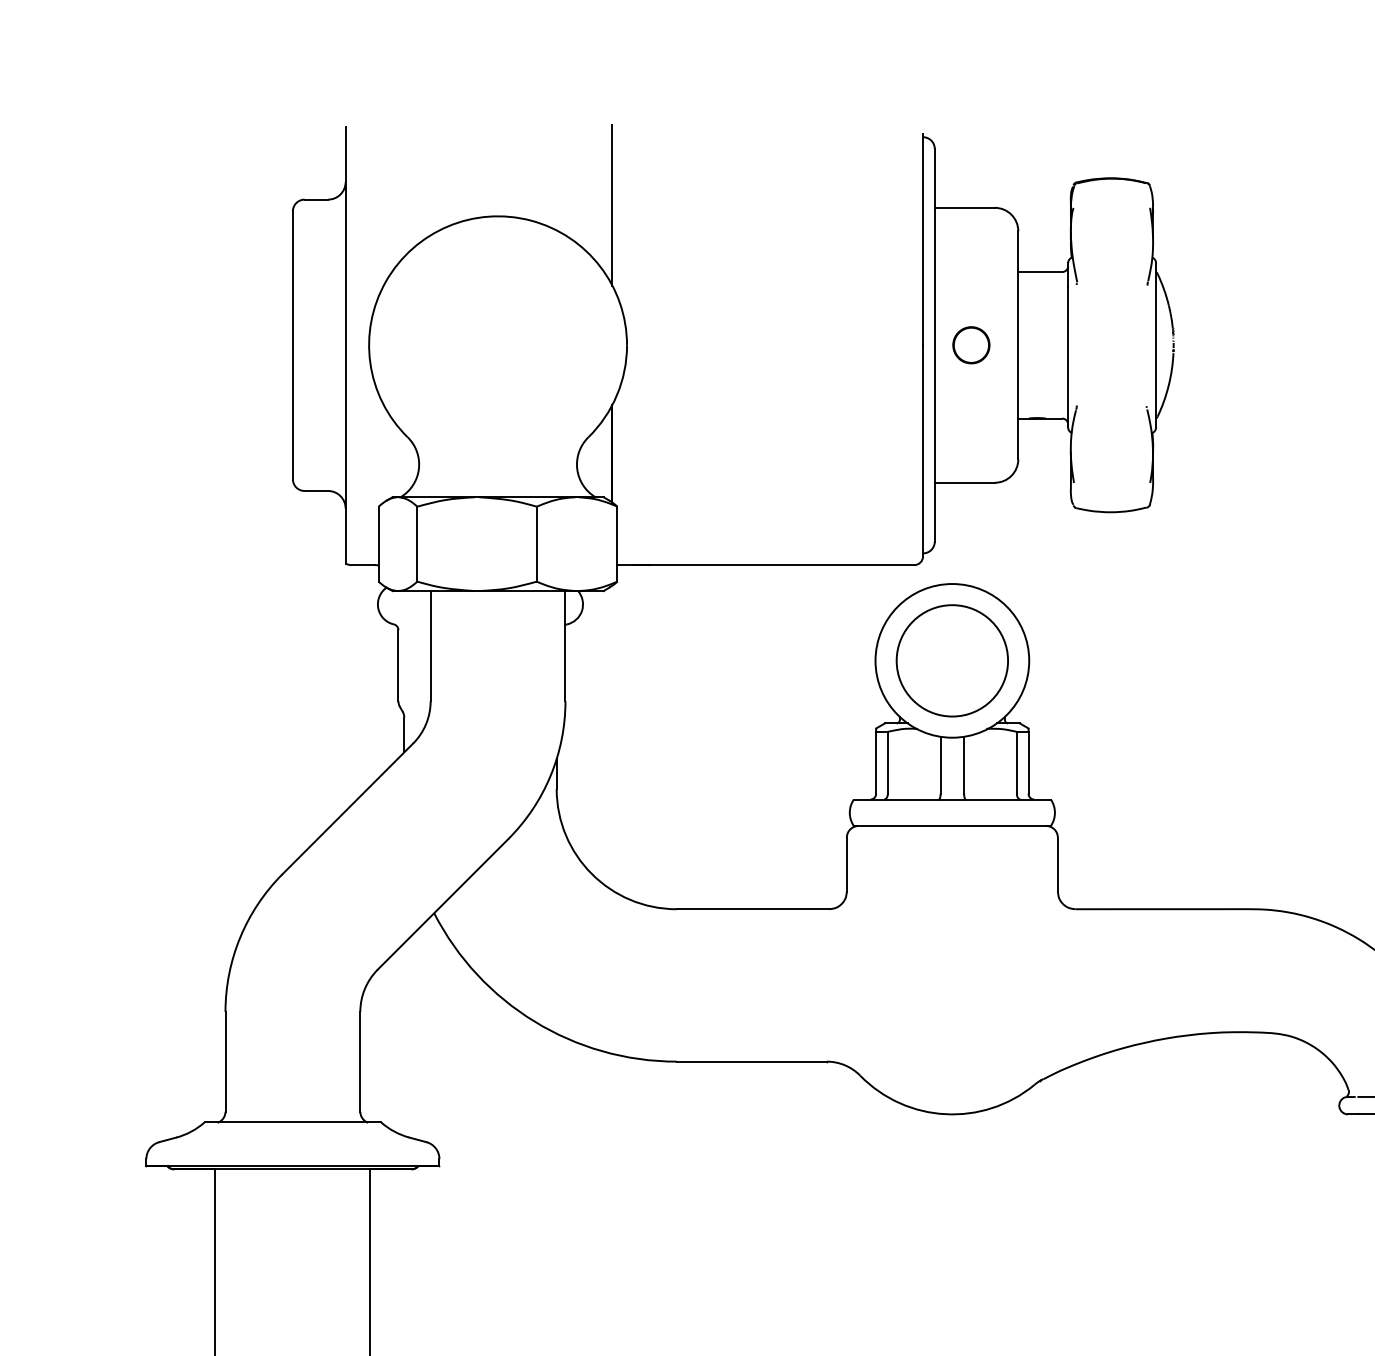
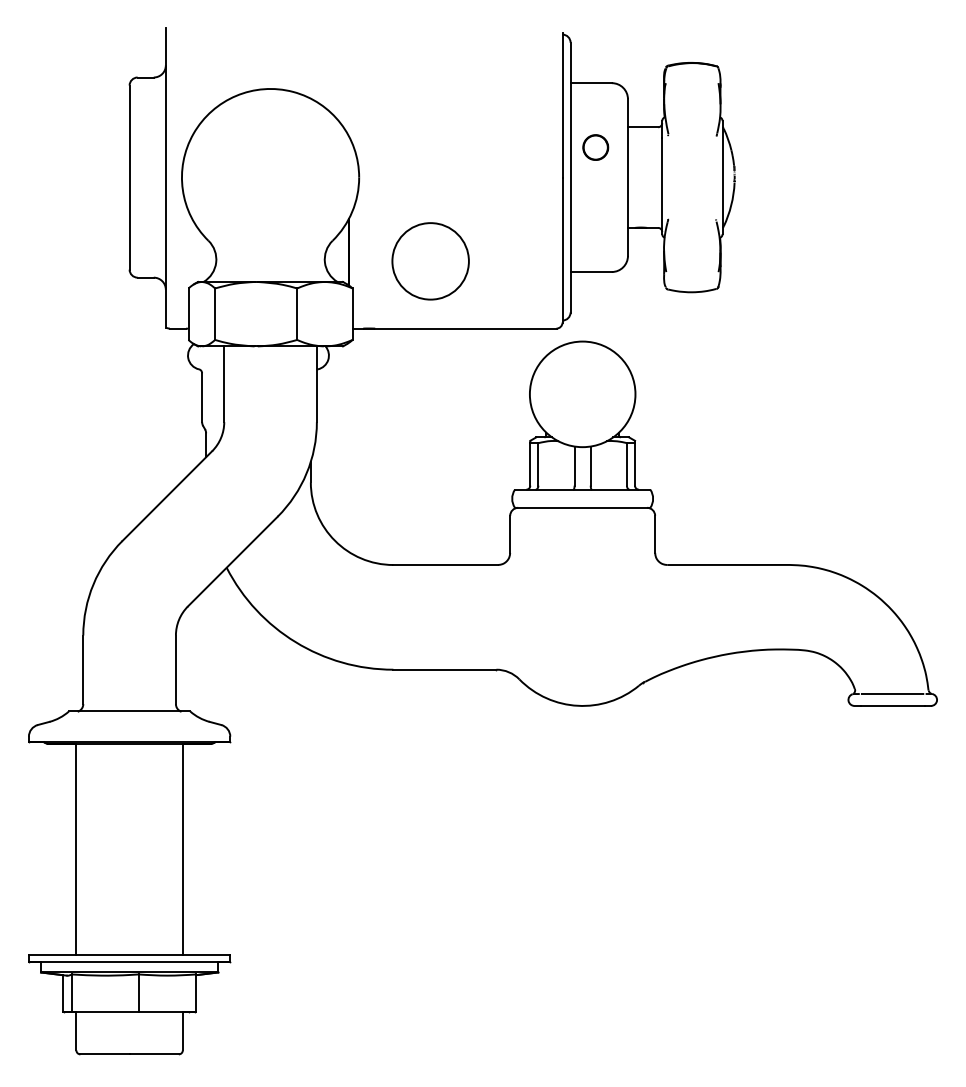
line: (612, 205) -> (349, 81), removed
part: (971, 345) -> (595, 147), moved
circle: (952, 661) -> (430, 261), moved

